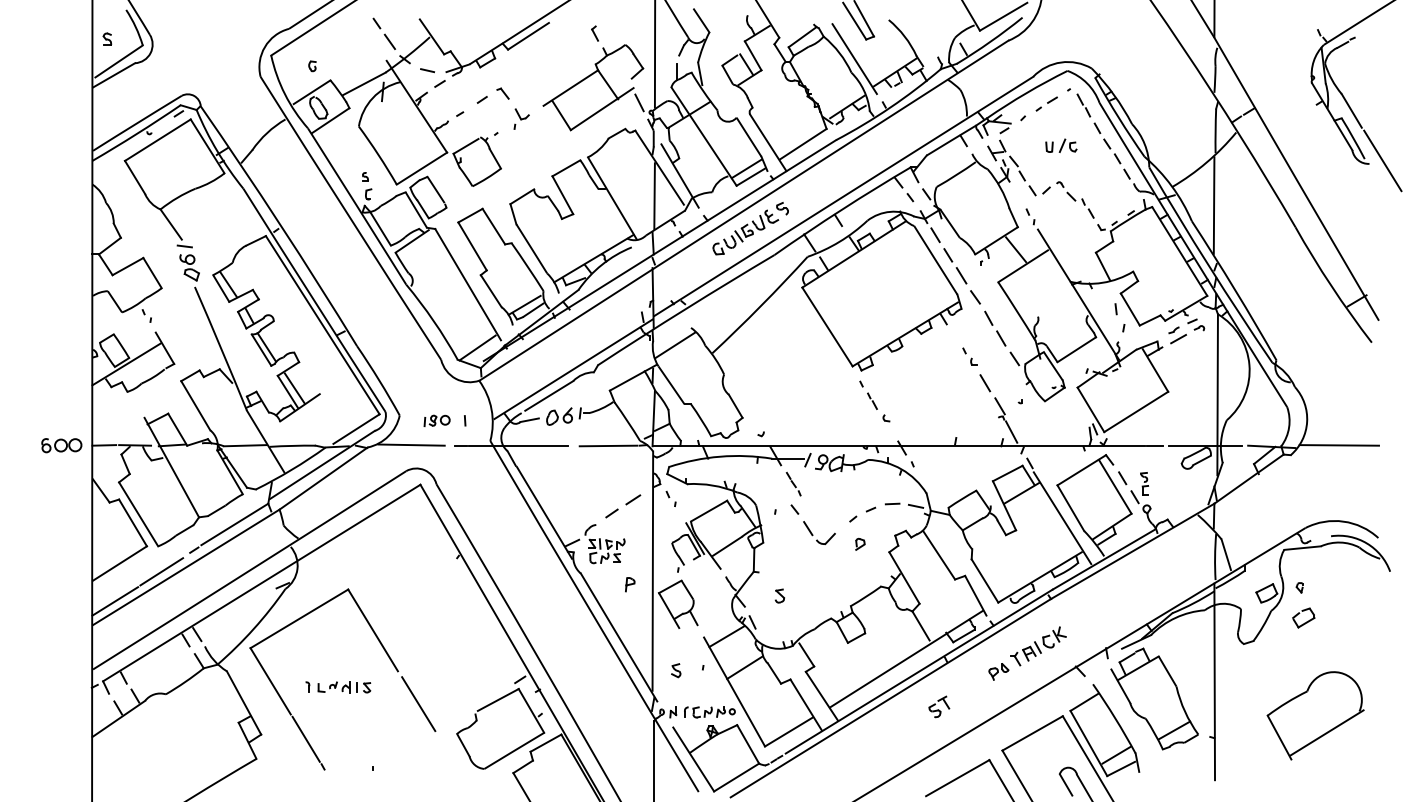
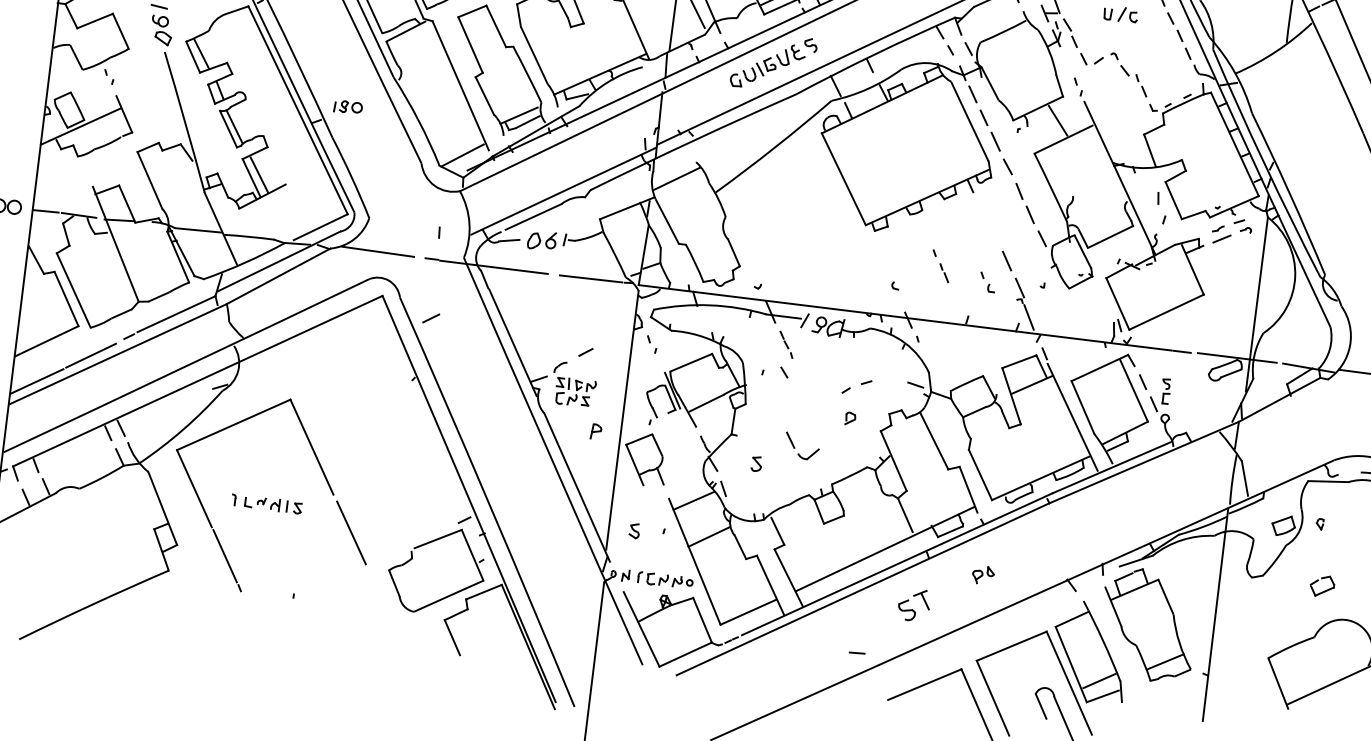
line: (1213, 205) -> (1277, 99), removed
part: (969, 356) -> (987, 282), moved
part: (868, 394) -> (940, 265), moved
part: (436, 420) -> (347, 106), moved
line: (633, 499) -> (431, 318), moved
line: (892, 503) -> (857, 652), moved
part: (813, 534) -> (795, 447), moved
part: (1303, 617) -> (1322, 585), moved
part: (1038, 646) -> (1029, 552), removed
part: (939, 706) -> (914, 604), size x1.4

